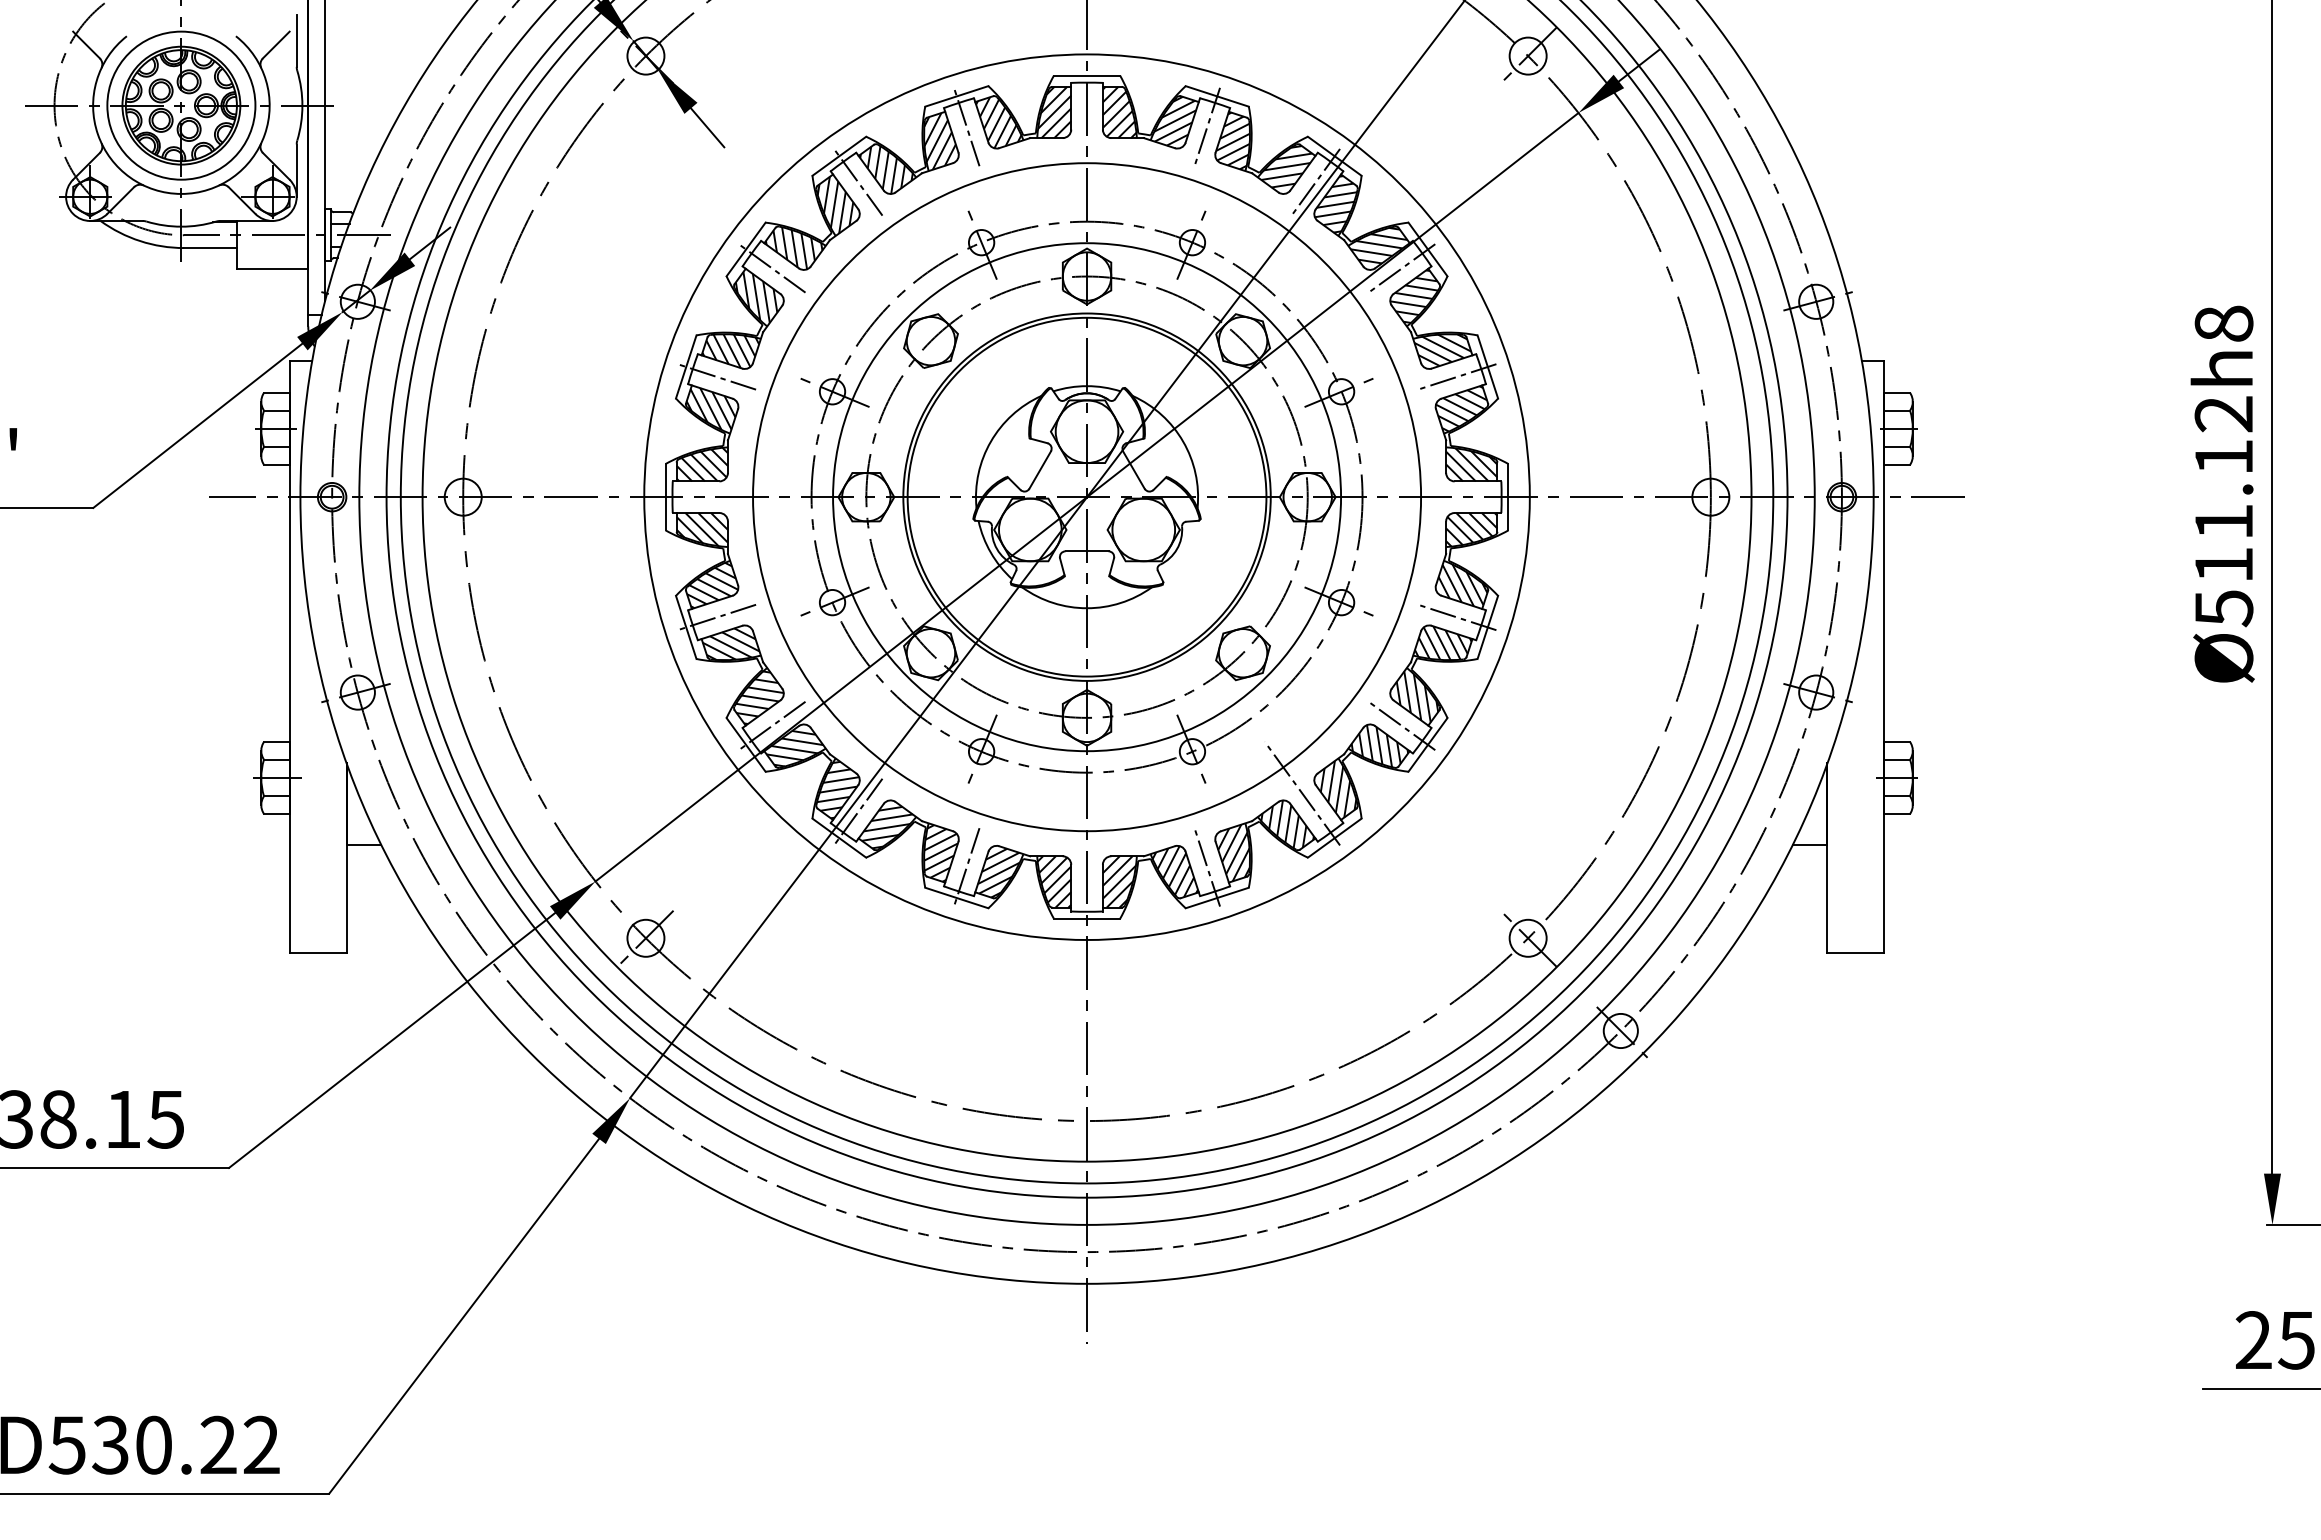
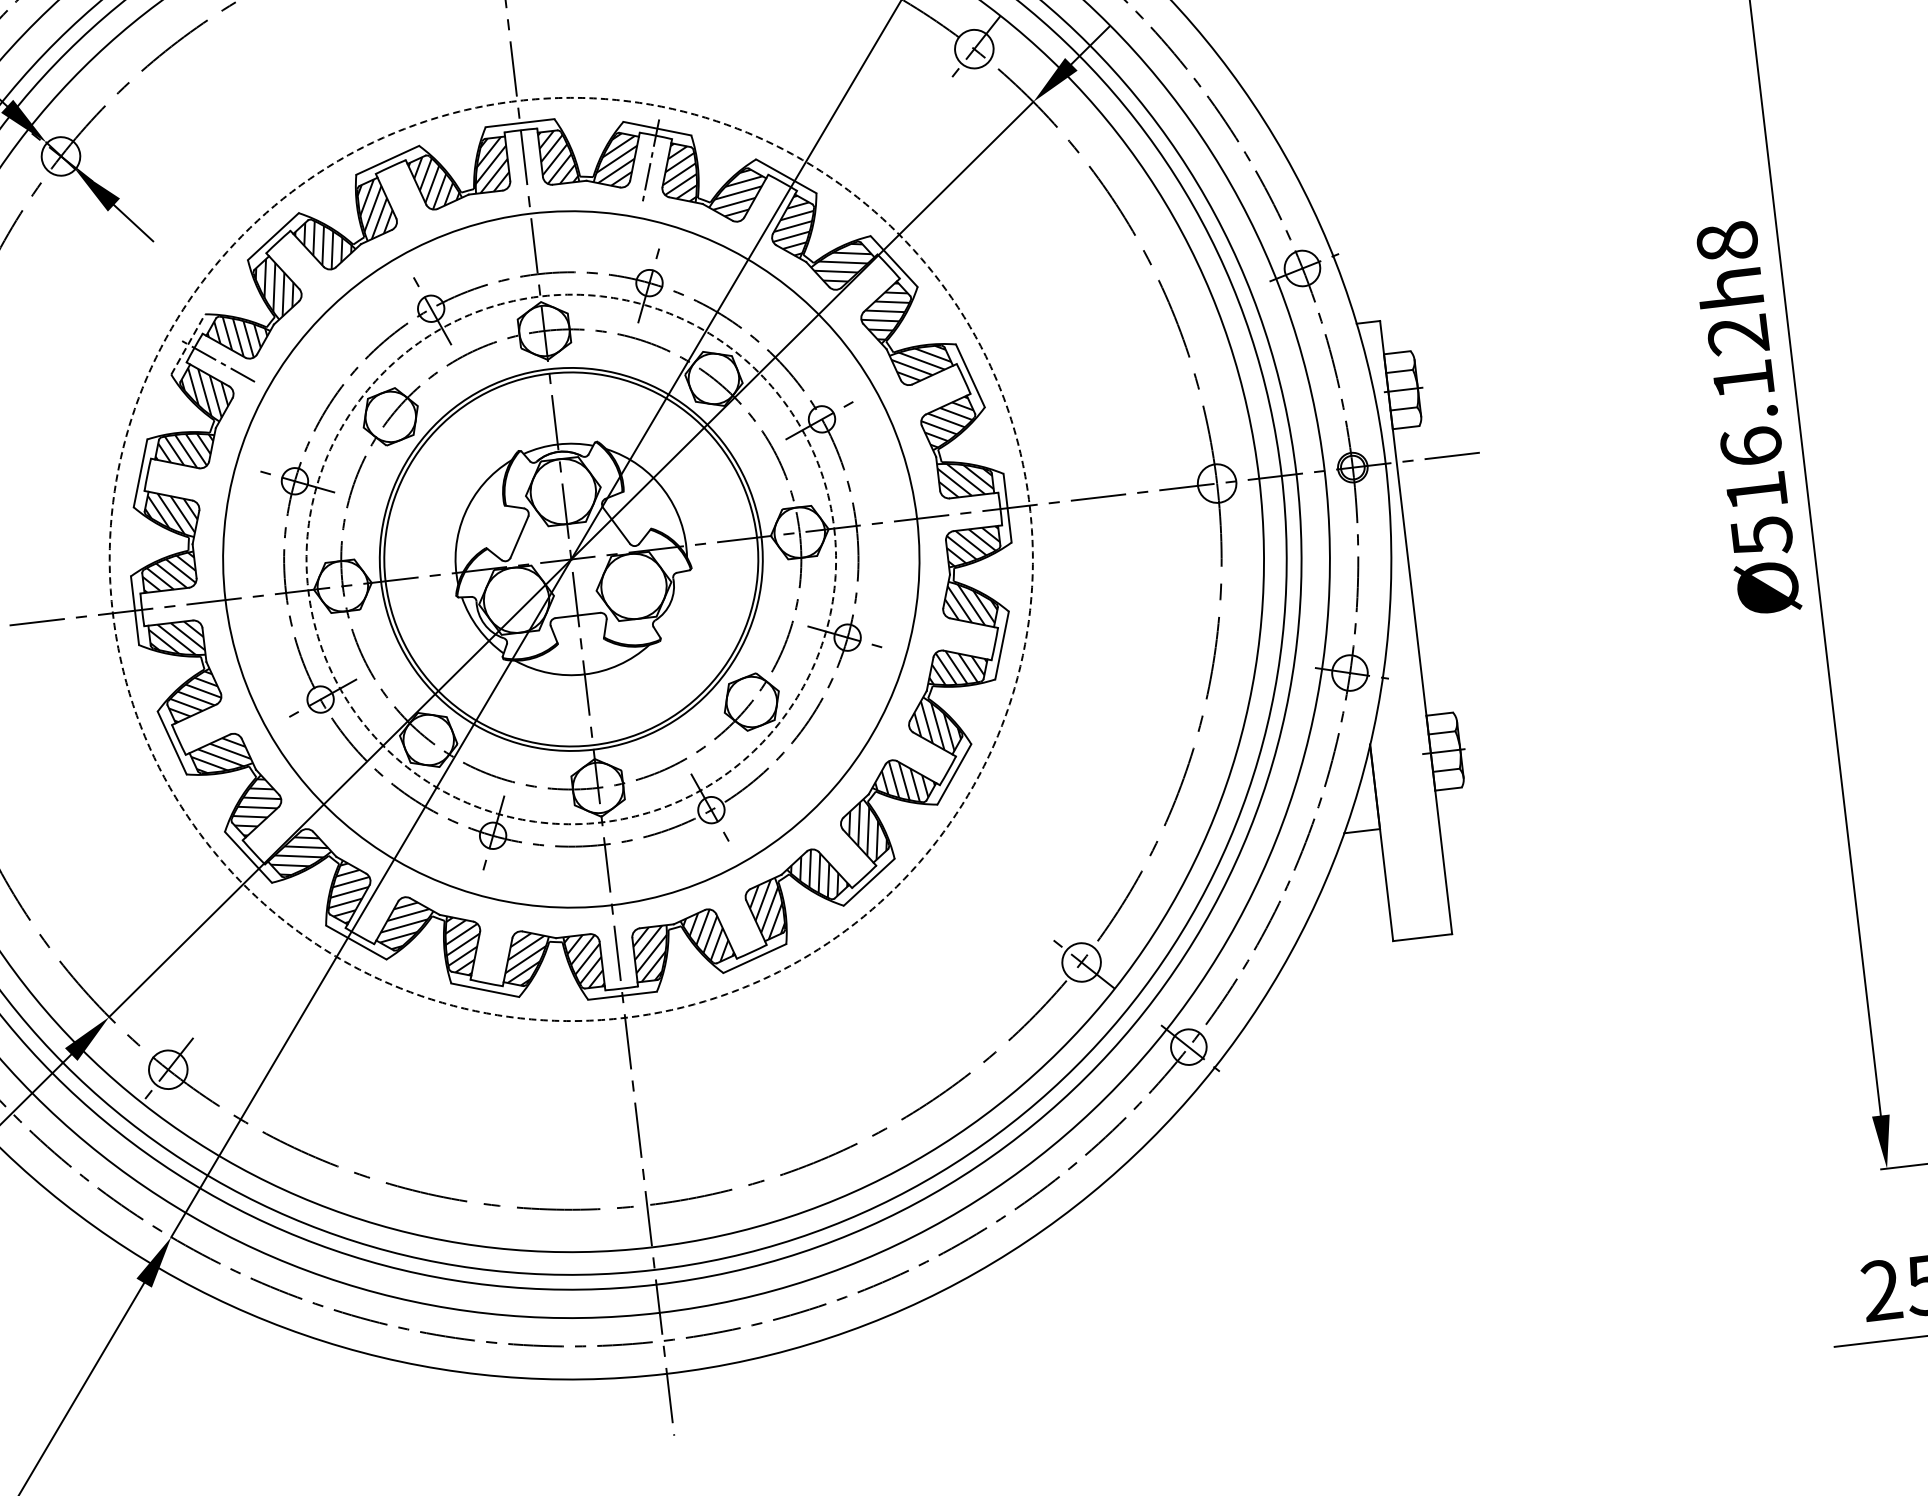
line: (966, 126) -> (401, 190), removed
line: (858, 181) -> (296, 260), removed
line: (1315, 181) -> (769, 204), removed
line: (746, 249) -> (188, 344), solid -> dashed
line: (1401, 268) -> (869, 284), removed
line: (716, 376) -> (173, 479), removed
line: (1457, 376) -> (940, 389), removed
circle: (1086, 496) -> (570, 558), solid -> dashed
circle: (1087, 497) -> (571, 559), solid -> dashed
text: (2223, 521) -> (1750, 446), Ø511.12h8 -> Ø516.12h8
line: (716, 617) -> (202, 729), removed
line: (1457, 617) -> (969, 638), removed
line: (771, 725) -> (272, 834), removed
line: (1401, 725) -> (924, 757), removed
line: (1302, 793) -> (830, 840), removed
line: (858, 811) -> (372, 912), removed
line: (966, 867) -> (491, 957), removed
line: (1207, 867) -> (741, 928), removed

